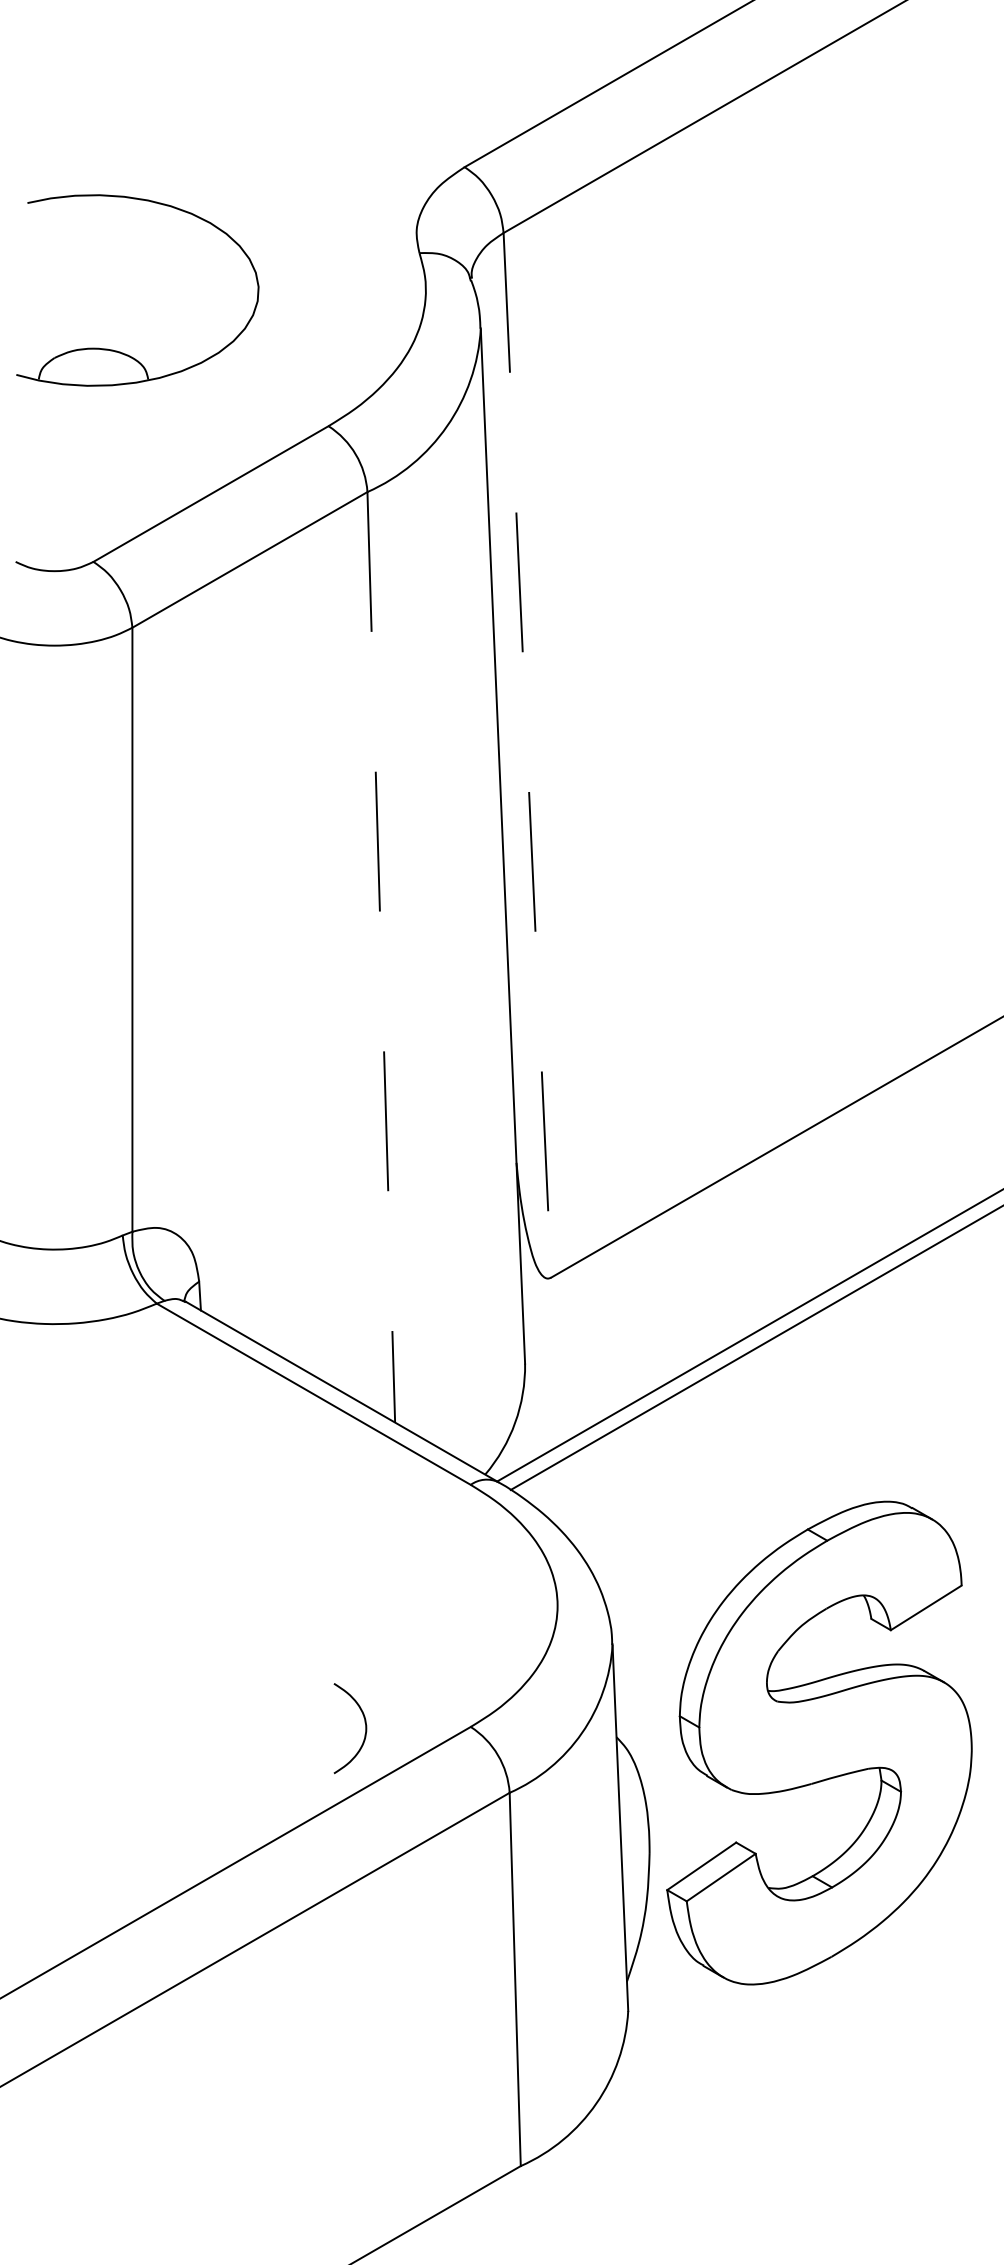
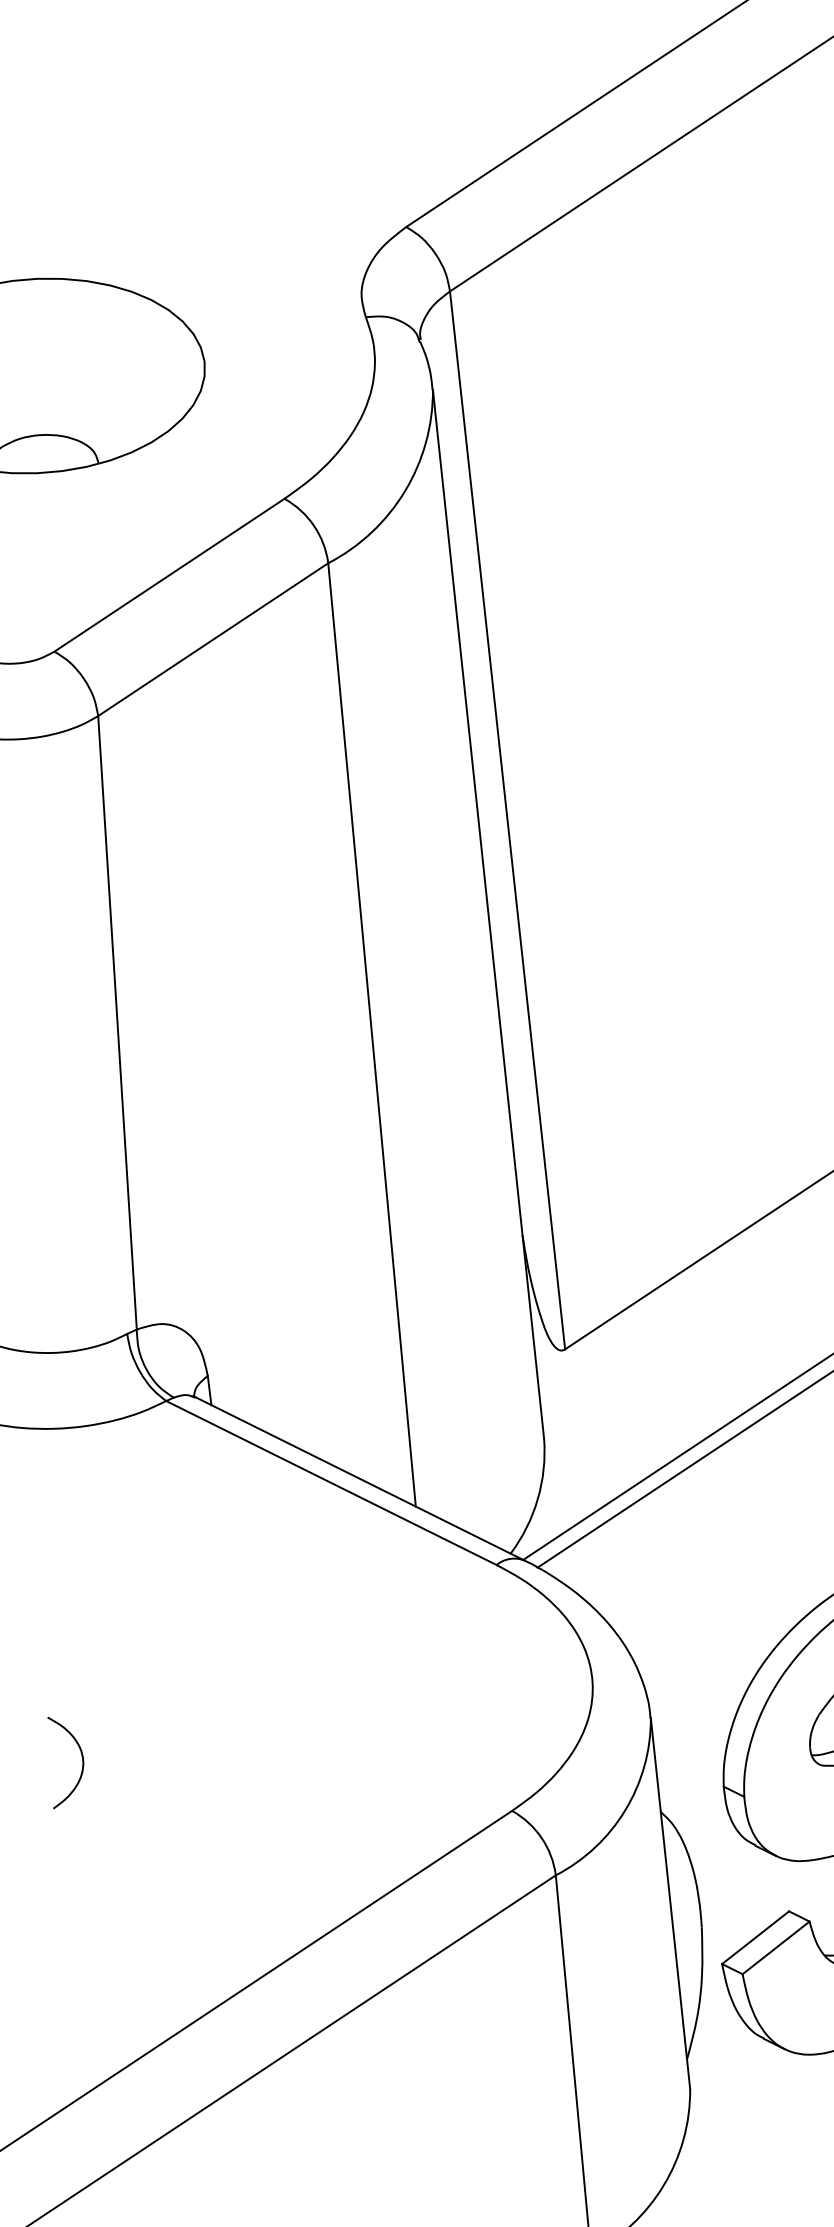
line: (527, 755) -> (507, 820), dashed -> solid
line: (381, 957) -> (372, 1035), dashed -> solid
curve: (365, 1728) -> (82, 1760), moved

